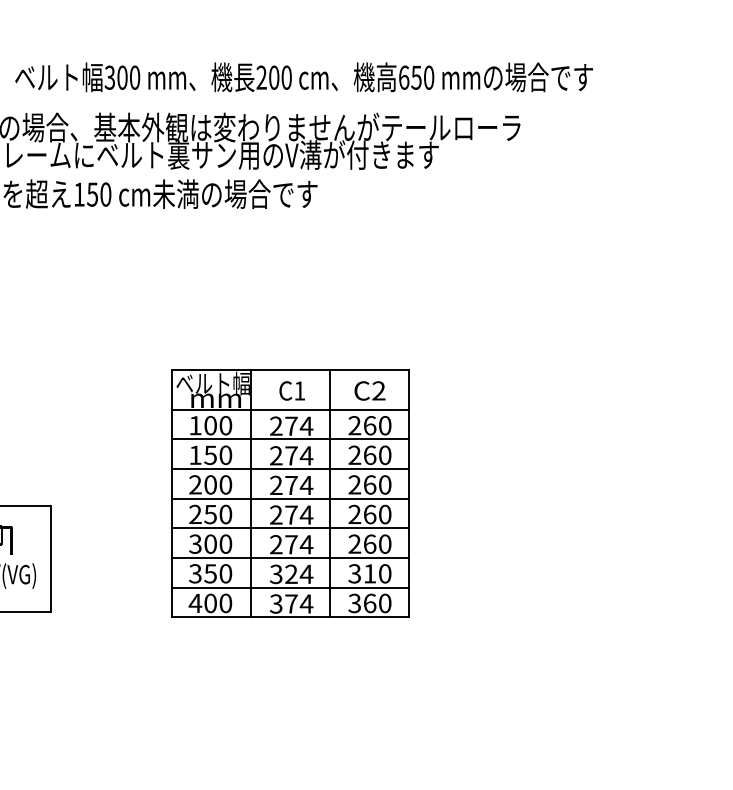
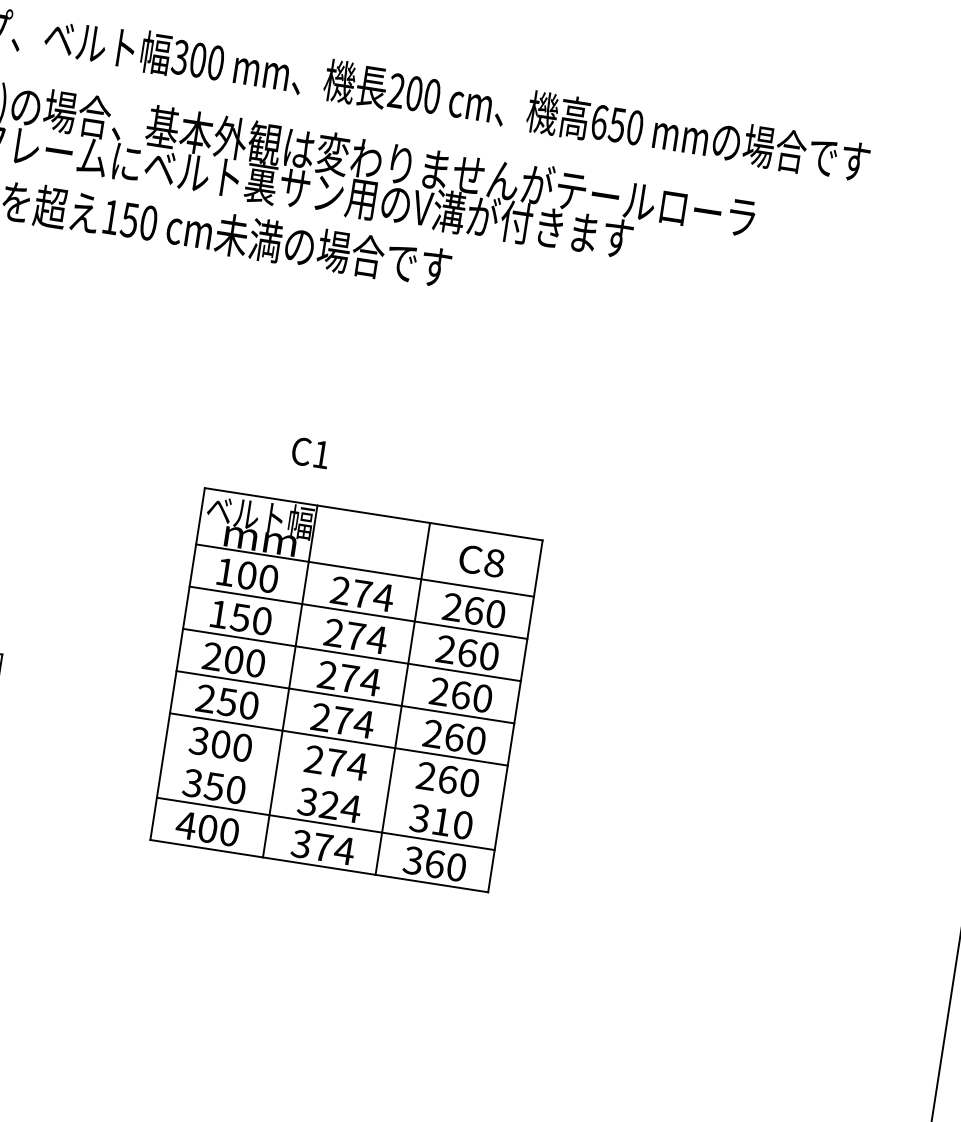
text: (291, 390) -> (309, 452), moved
text: (378, 390) -> (494, 562), C2 -> C8
line: (290, 557) -> (331, 781), removed

